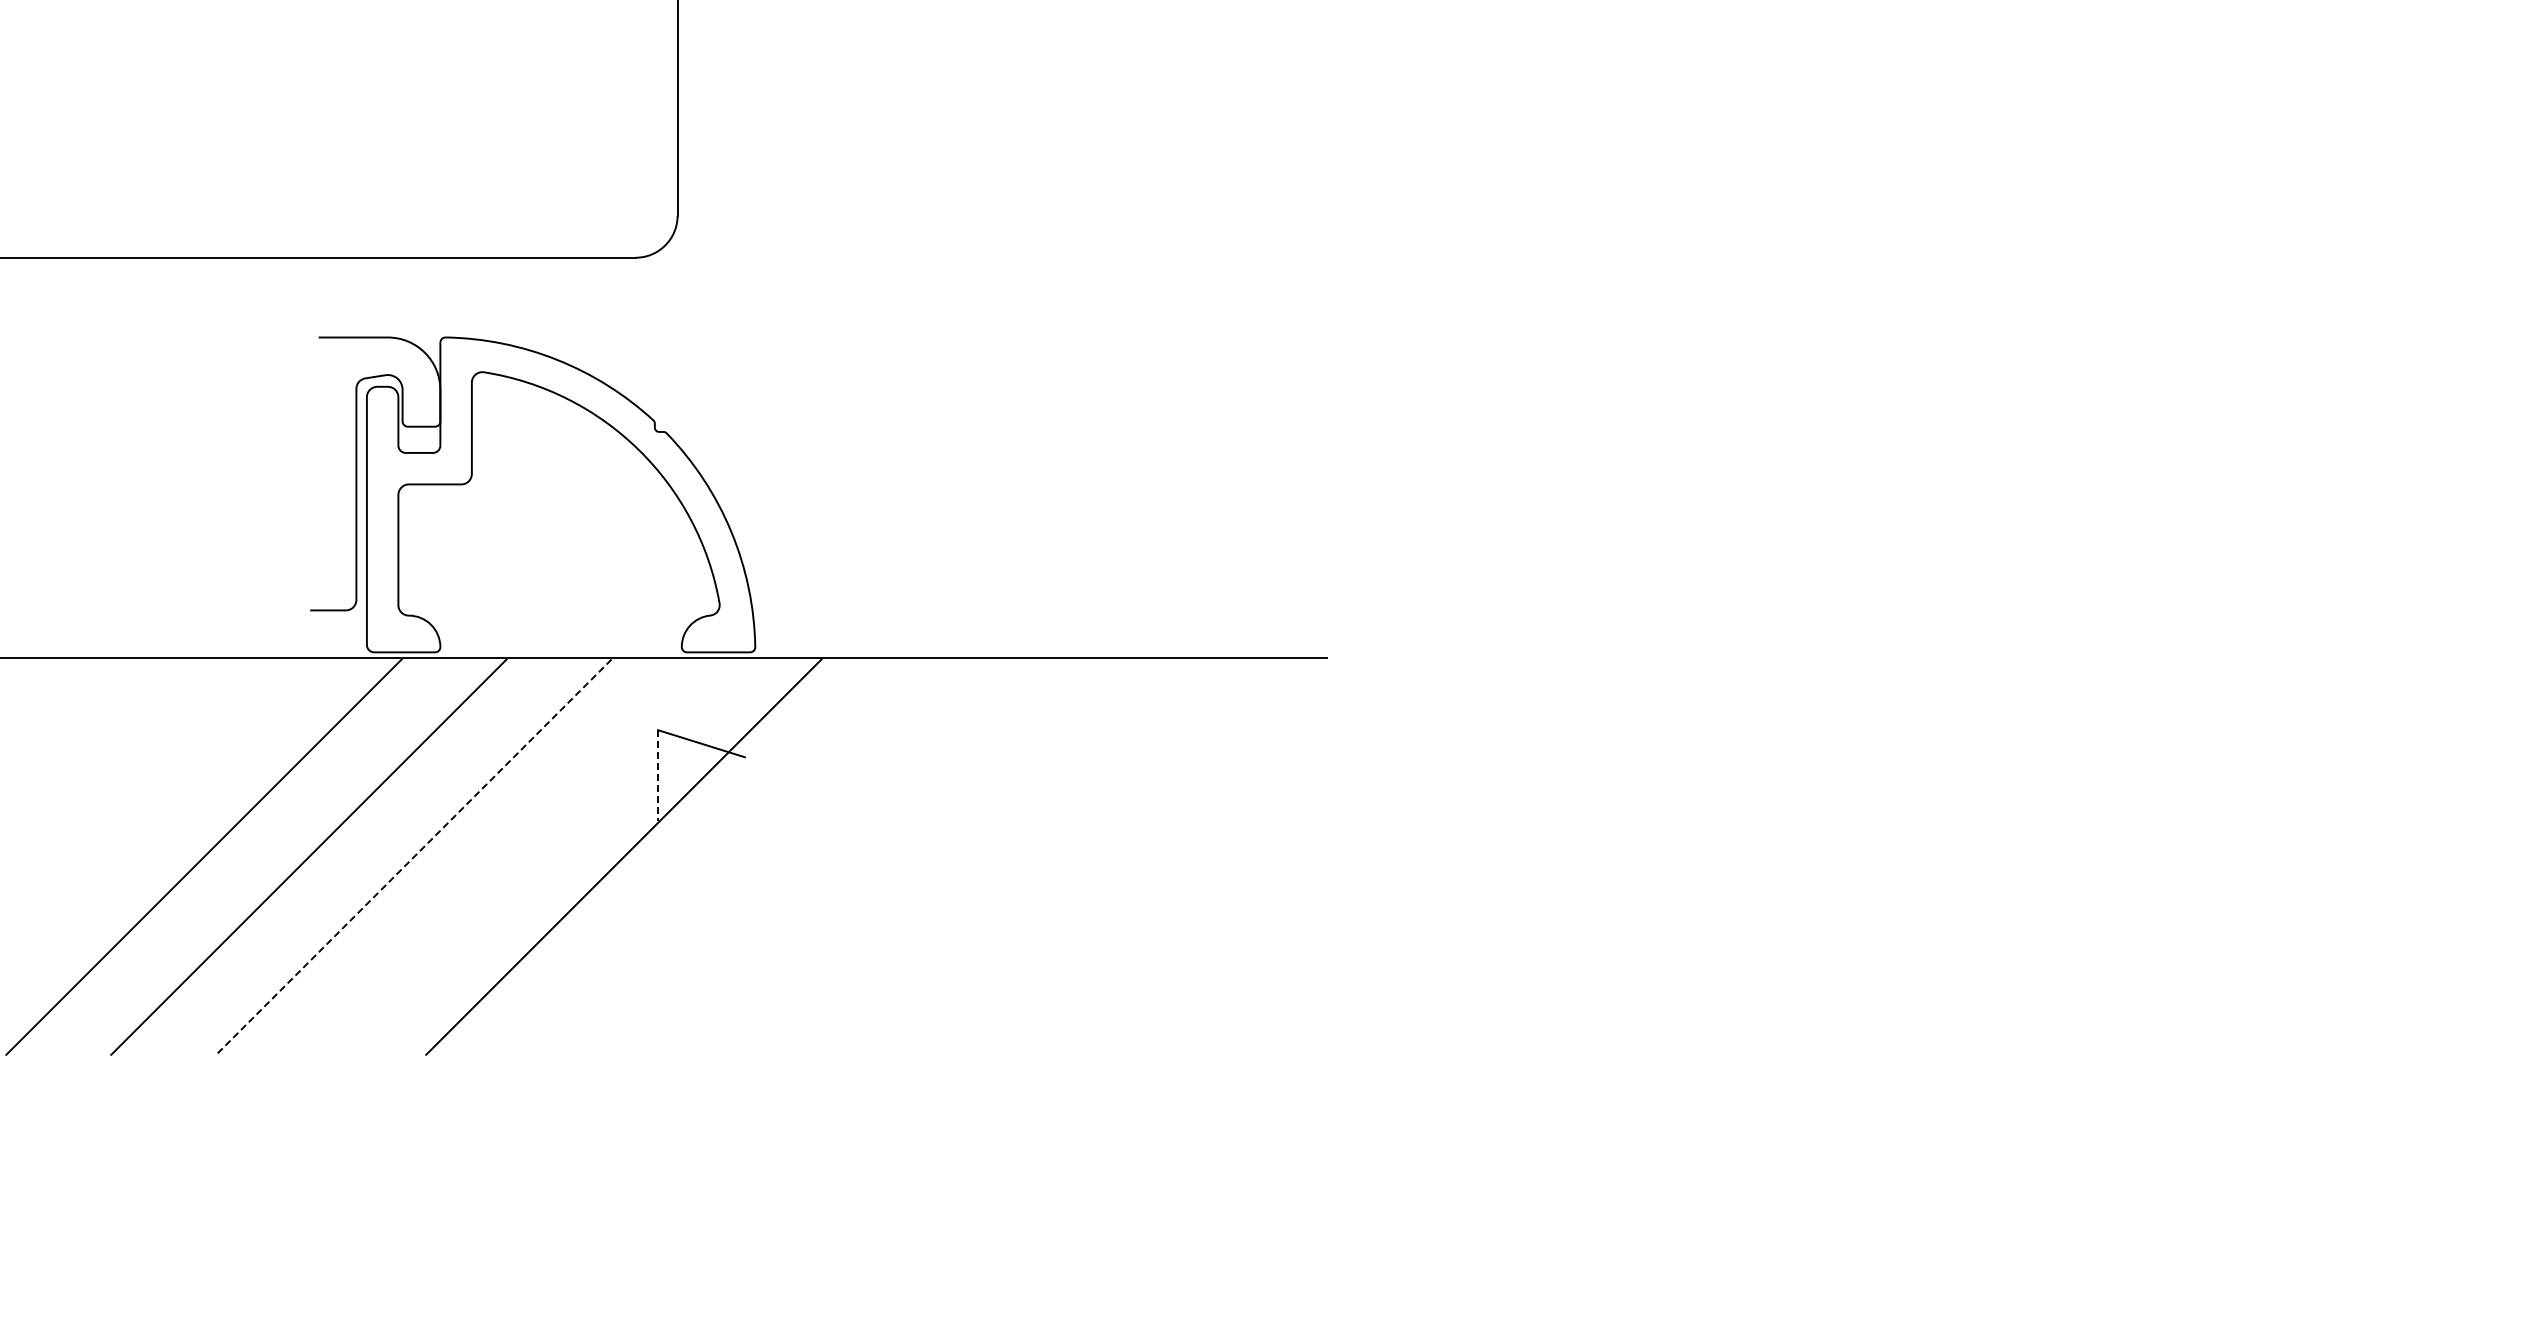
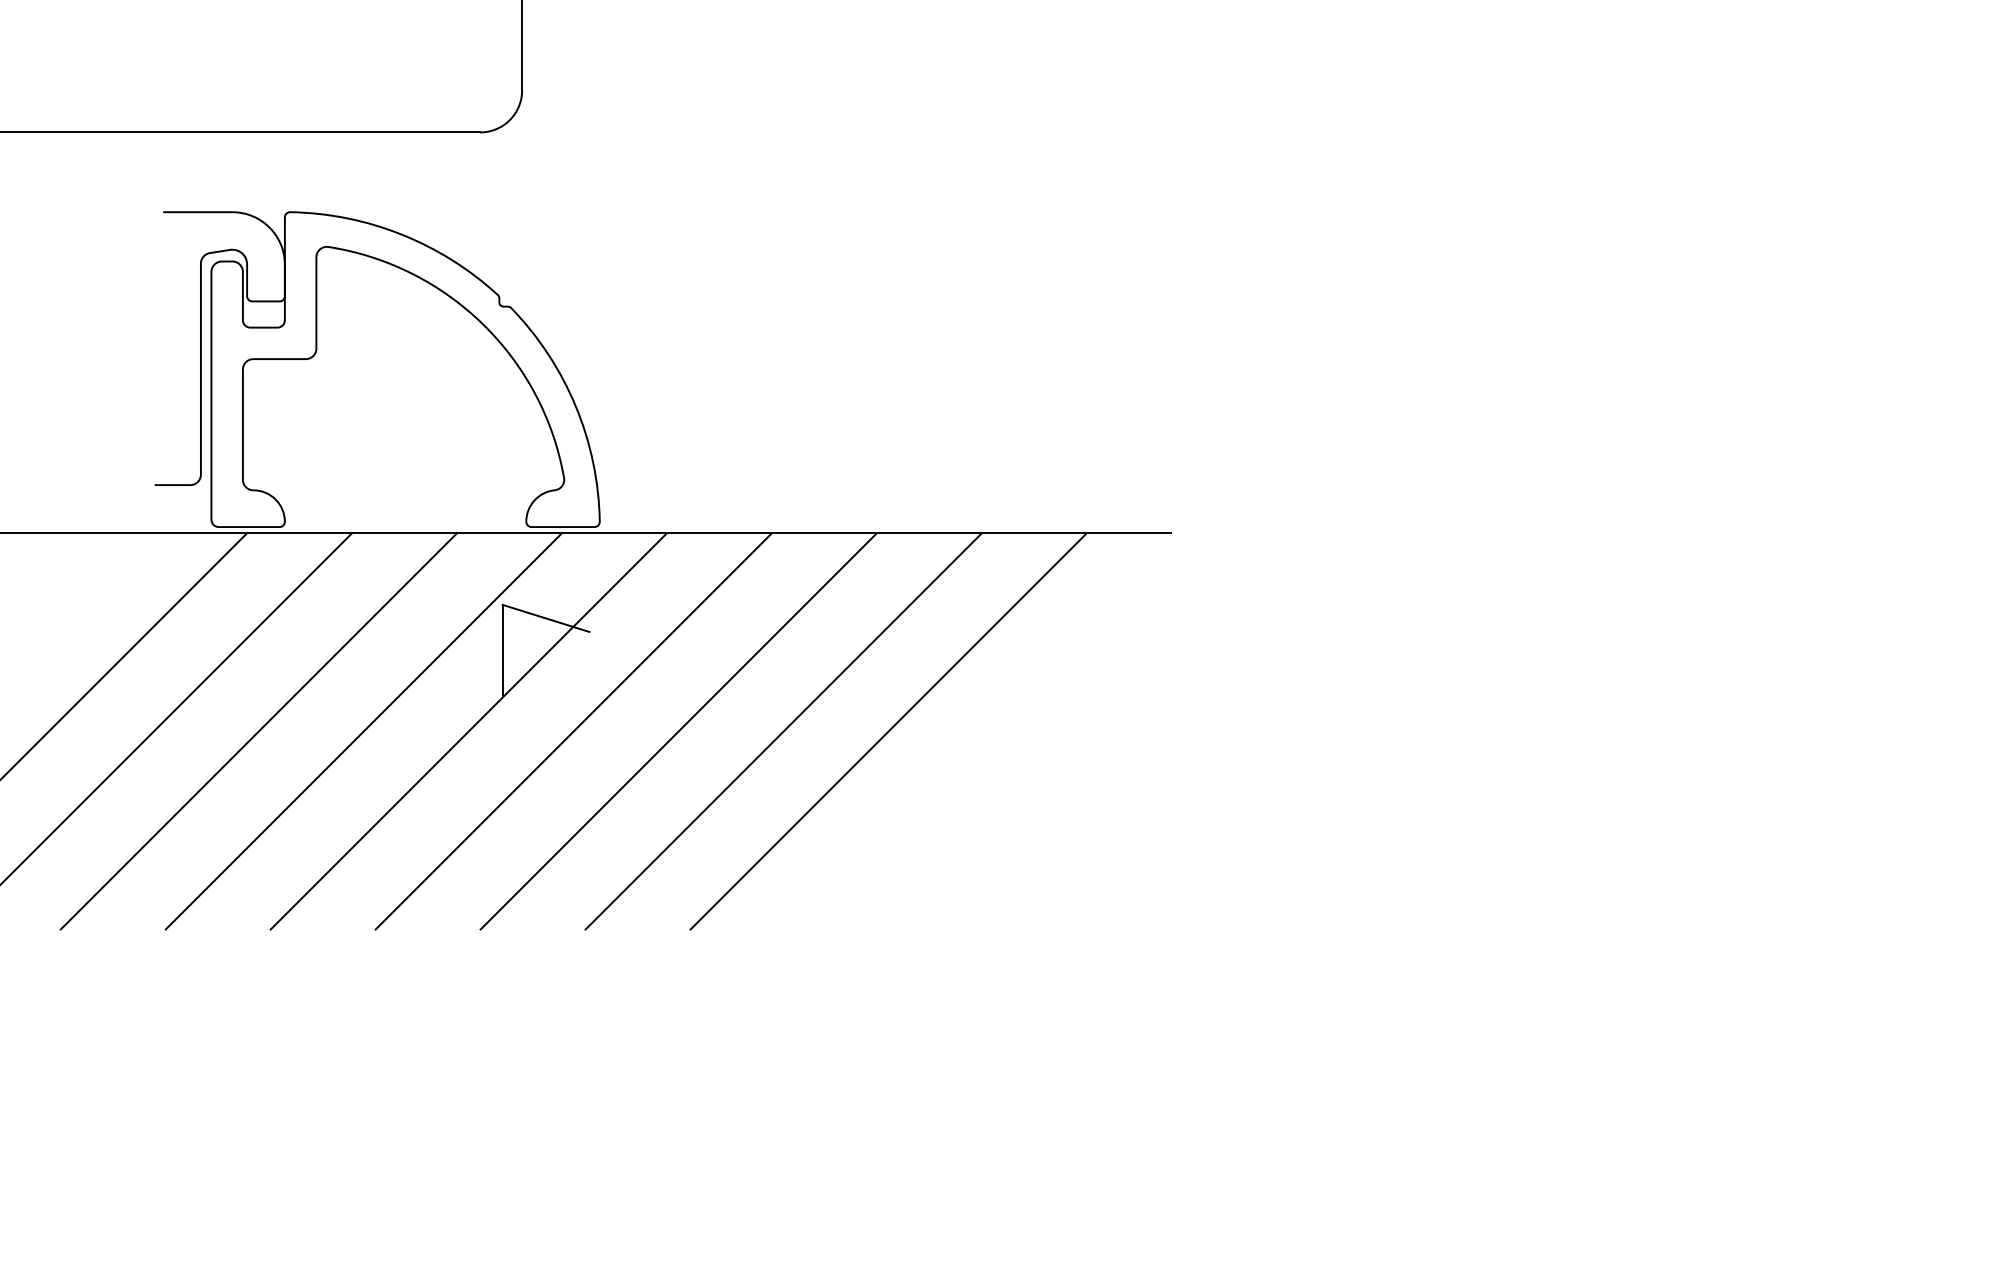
line: (658, 776) -> (503, 651), dashed -> solid
line: (518, 856) -> (363, 731), added
line: (728, 856) -> (573, 731), added
line: (833, 856) -> (678, 731), added
line: (938, 856) -> (783, 731), added
line: (1043, 856) -> (888, 731), added
line: (413, 857) -> (258, 732), dashed -> solid

